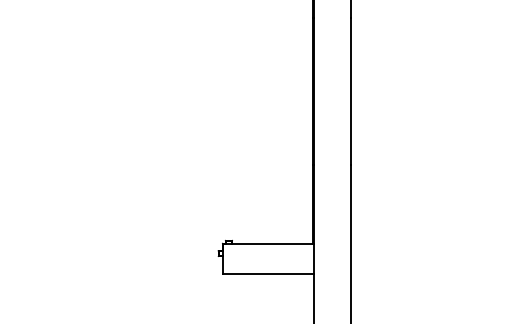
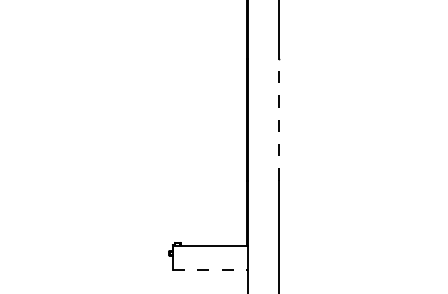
line: (351, 91) -> (278, 119), solid -> dashed
line: (268, 273) -> (210, 269), solid -> dashed

